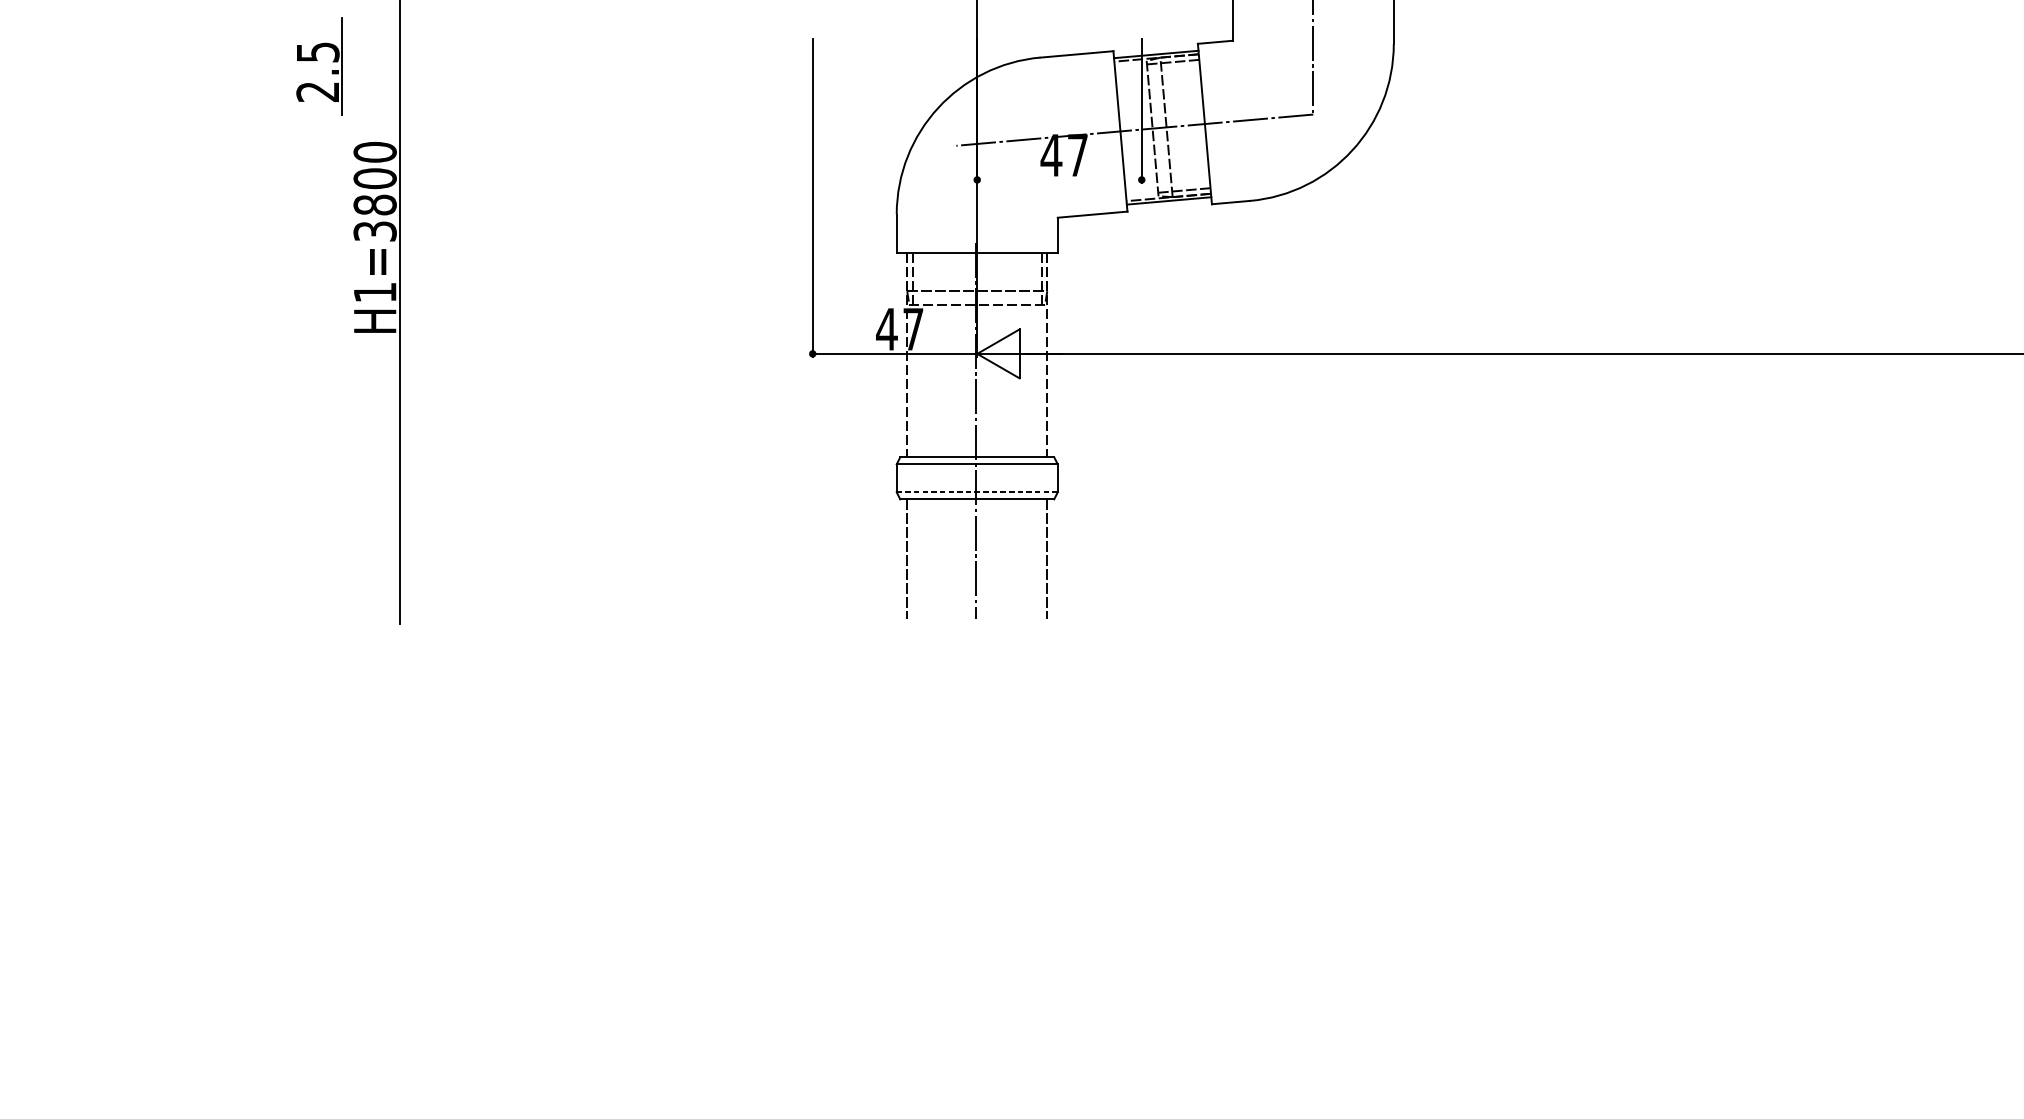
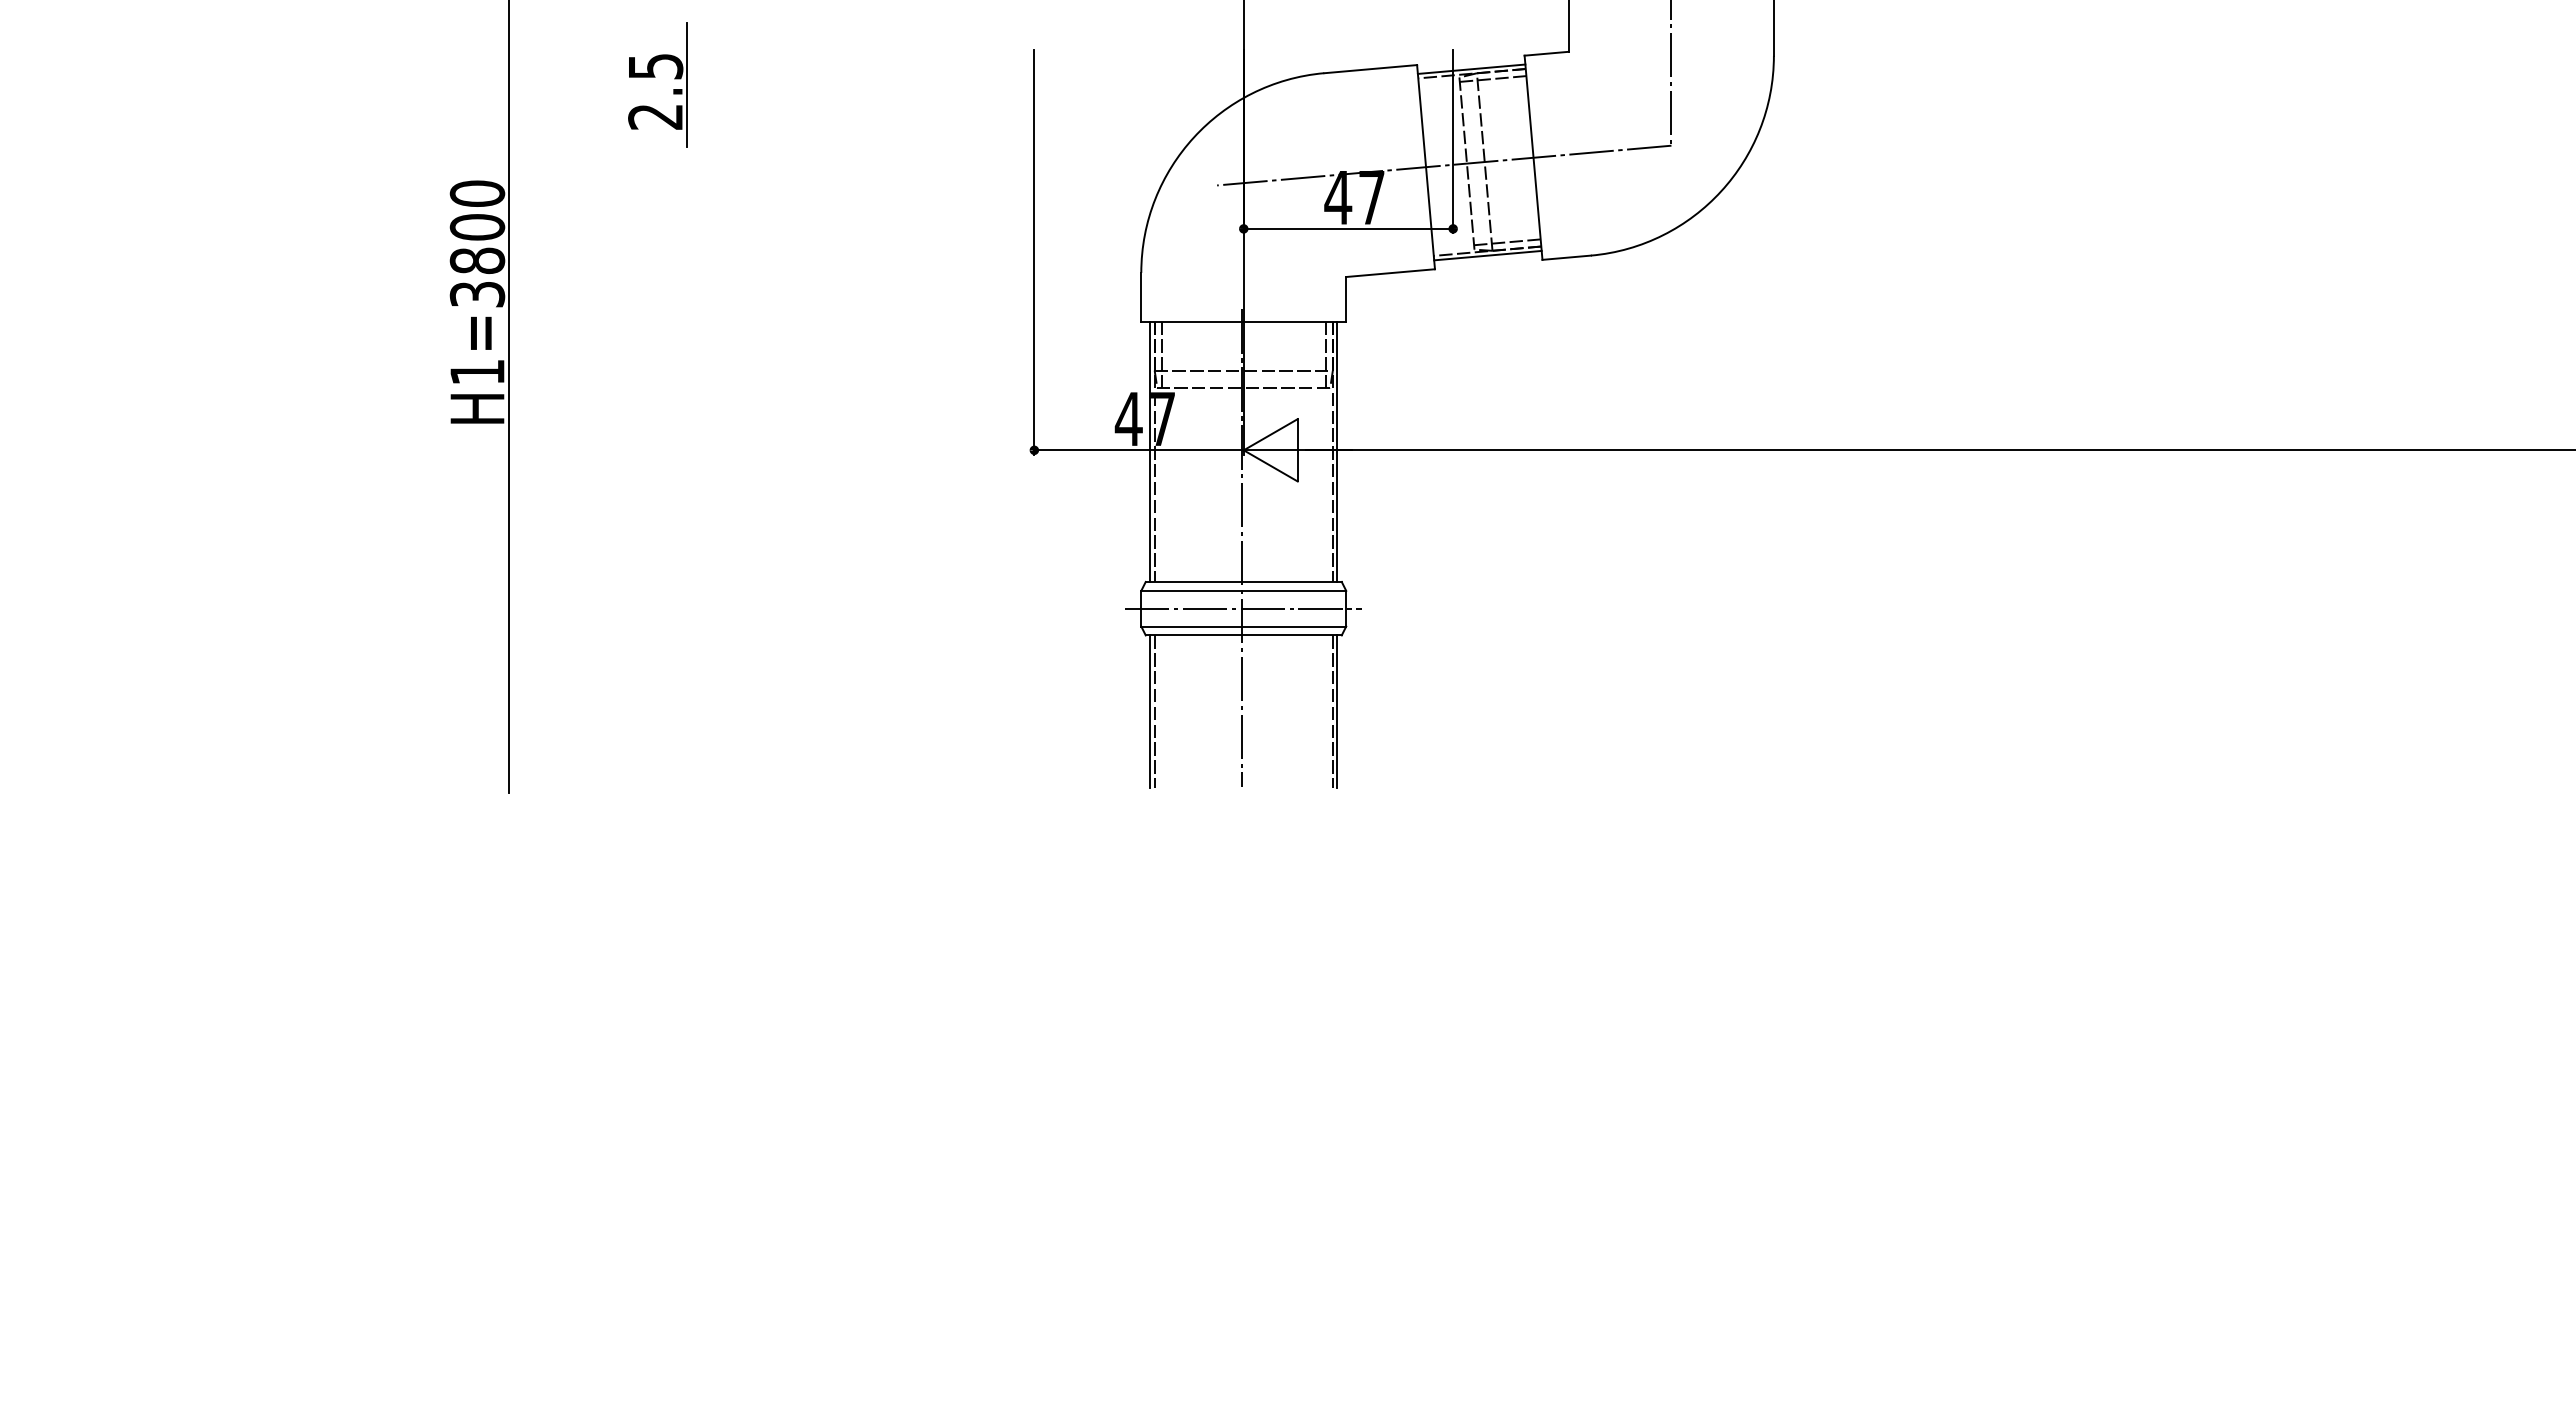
part: (317, 60) -> (655, 77), moved
line: (1059, 179) -> (1348, 228), added
line: (903, 354) -> (1150, 451), added
line: (1050, 354) -> (1337, 451), added
line: (976, 478) -> (1242, 608), added
line: (977, 492) -> (1243, 626), dashed -> solid
line: (903, 559) -> (1150, 711), added
line: (1050, 559) -> (1337, 711), added

